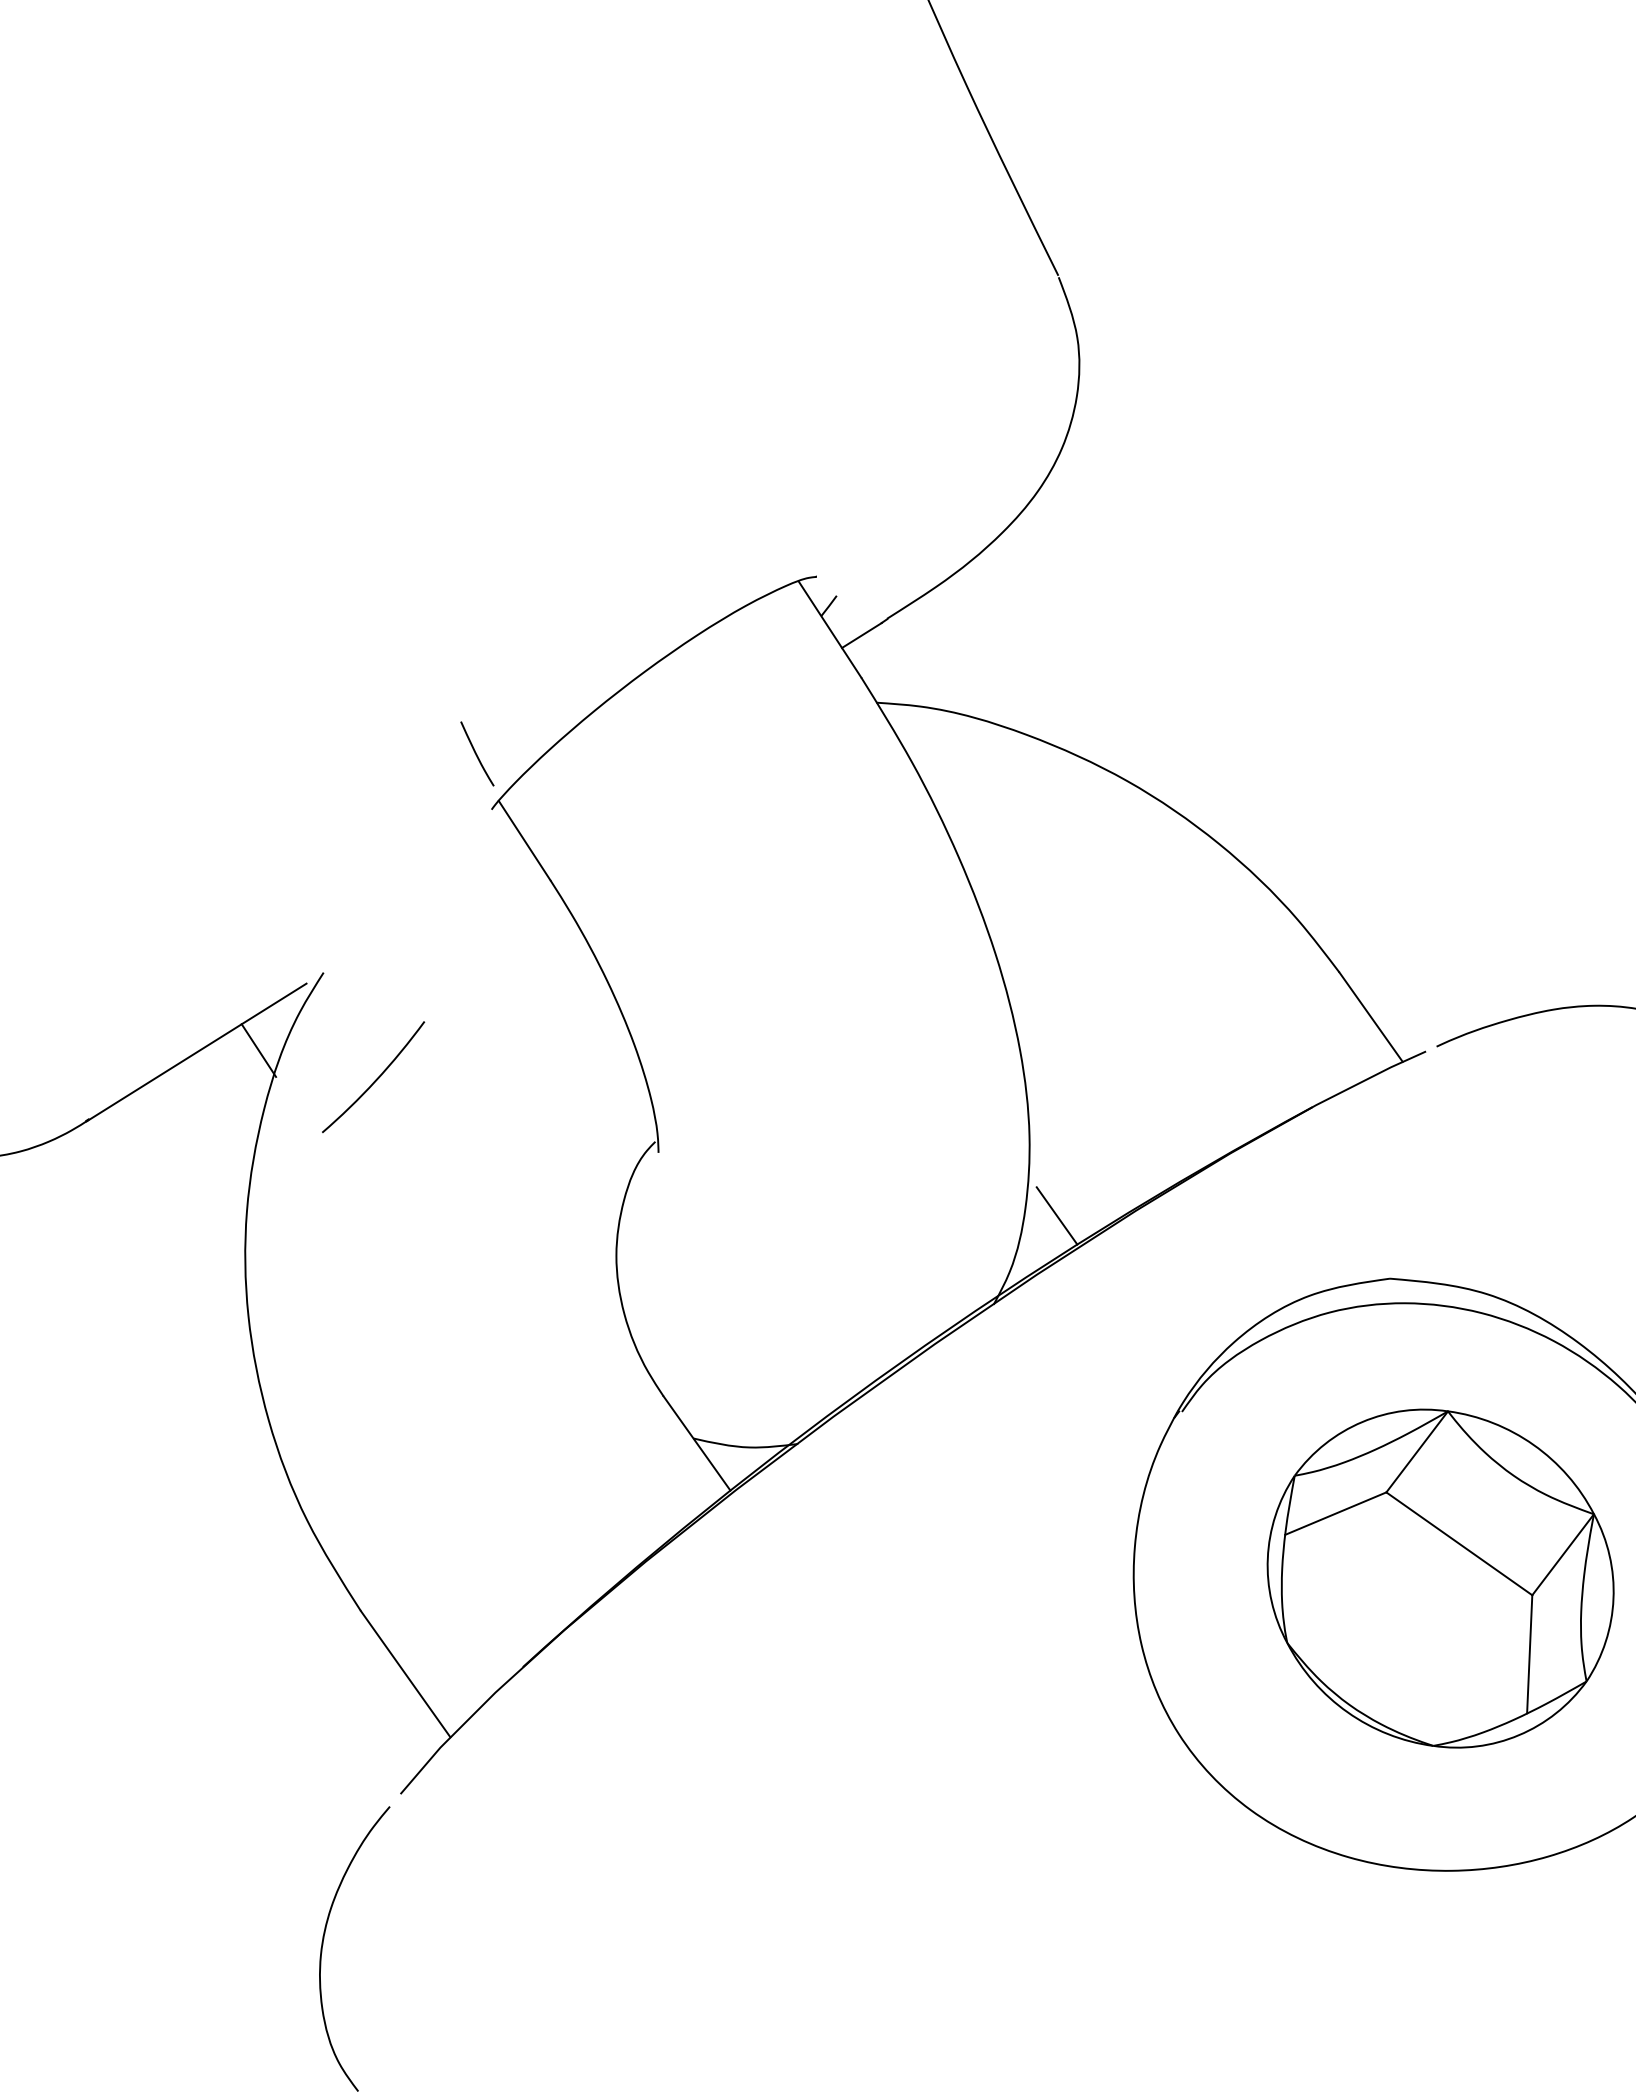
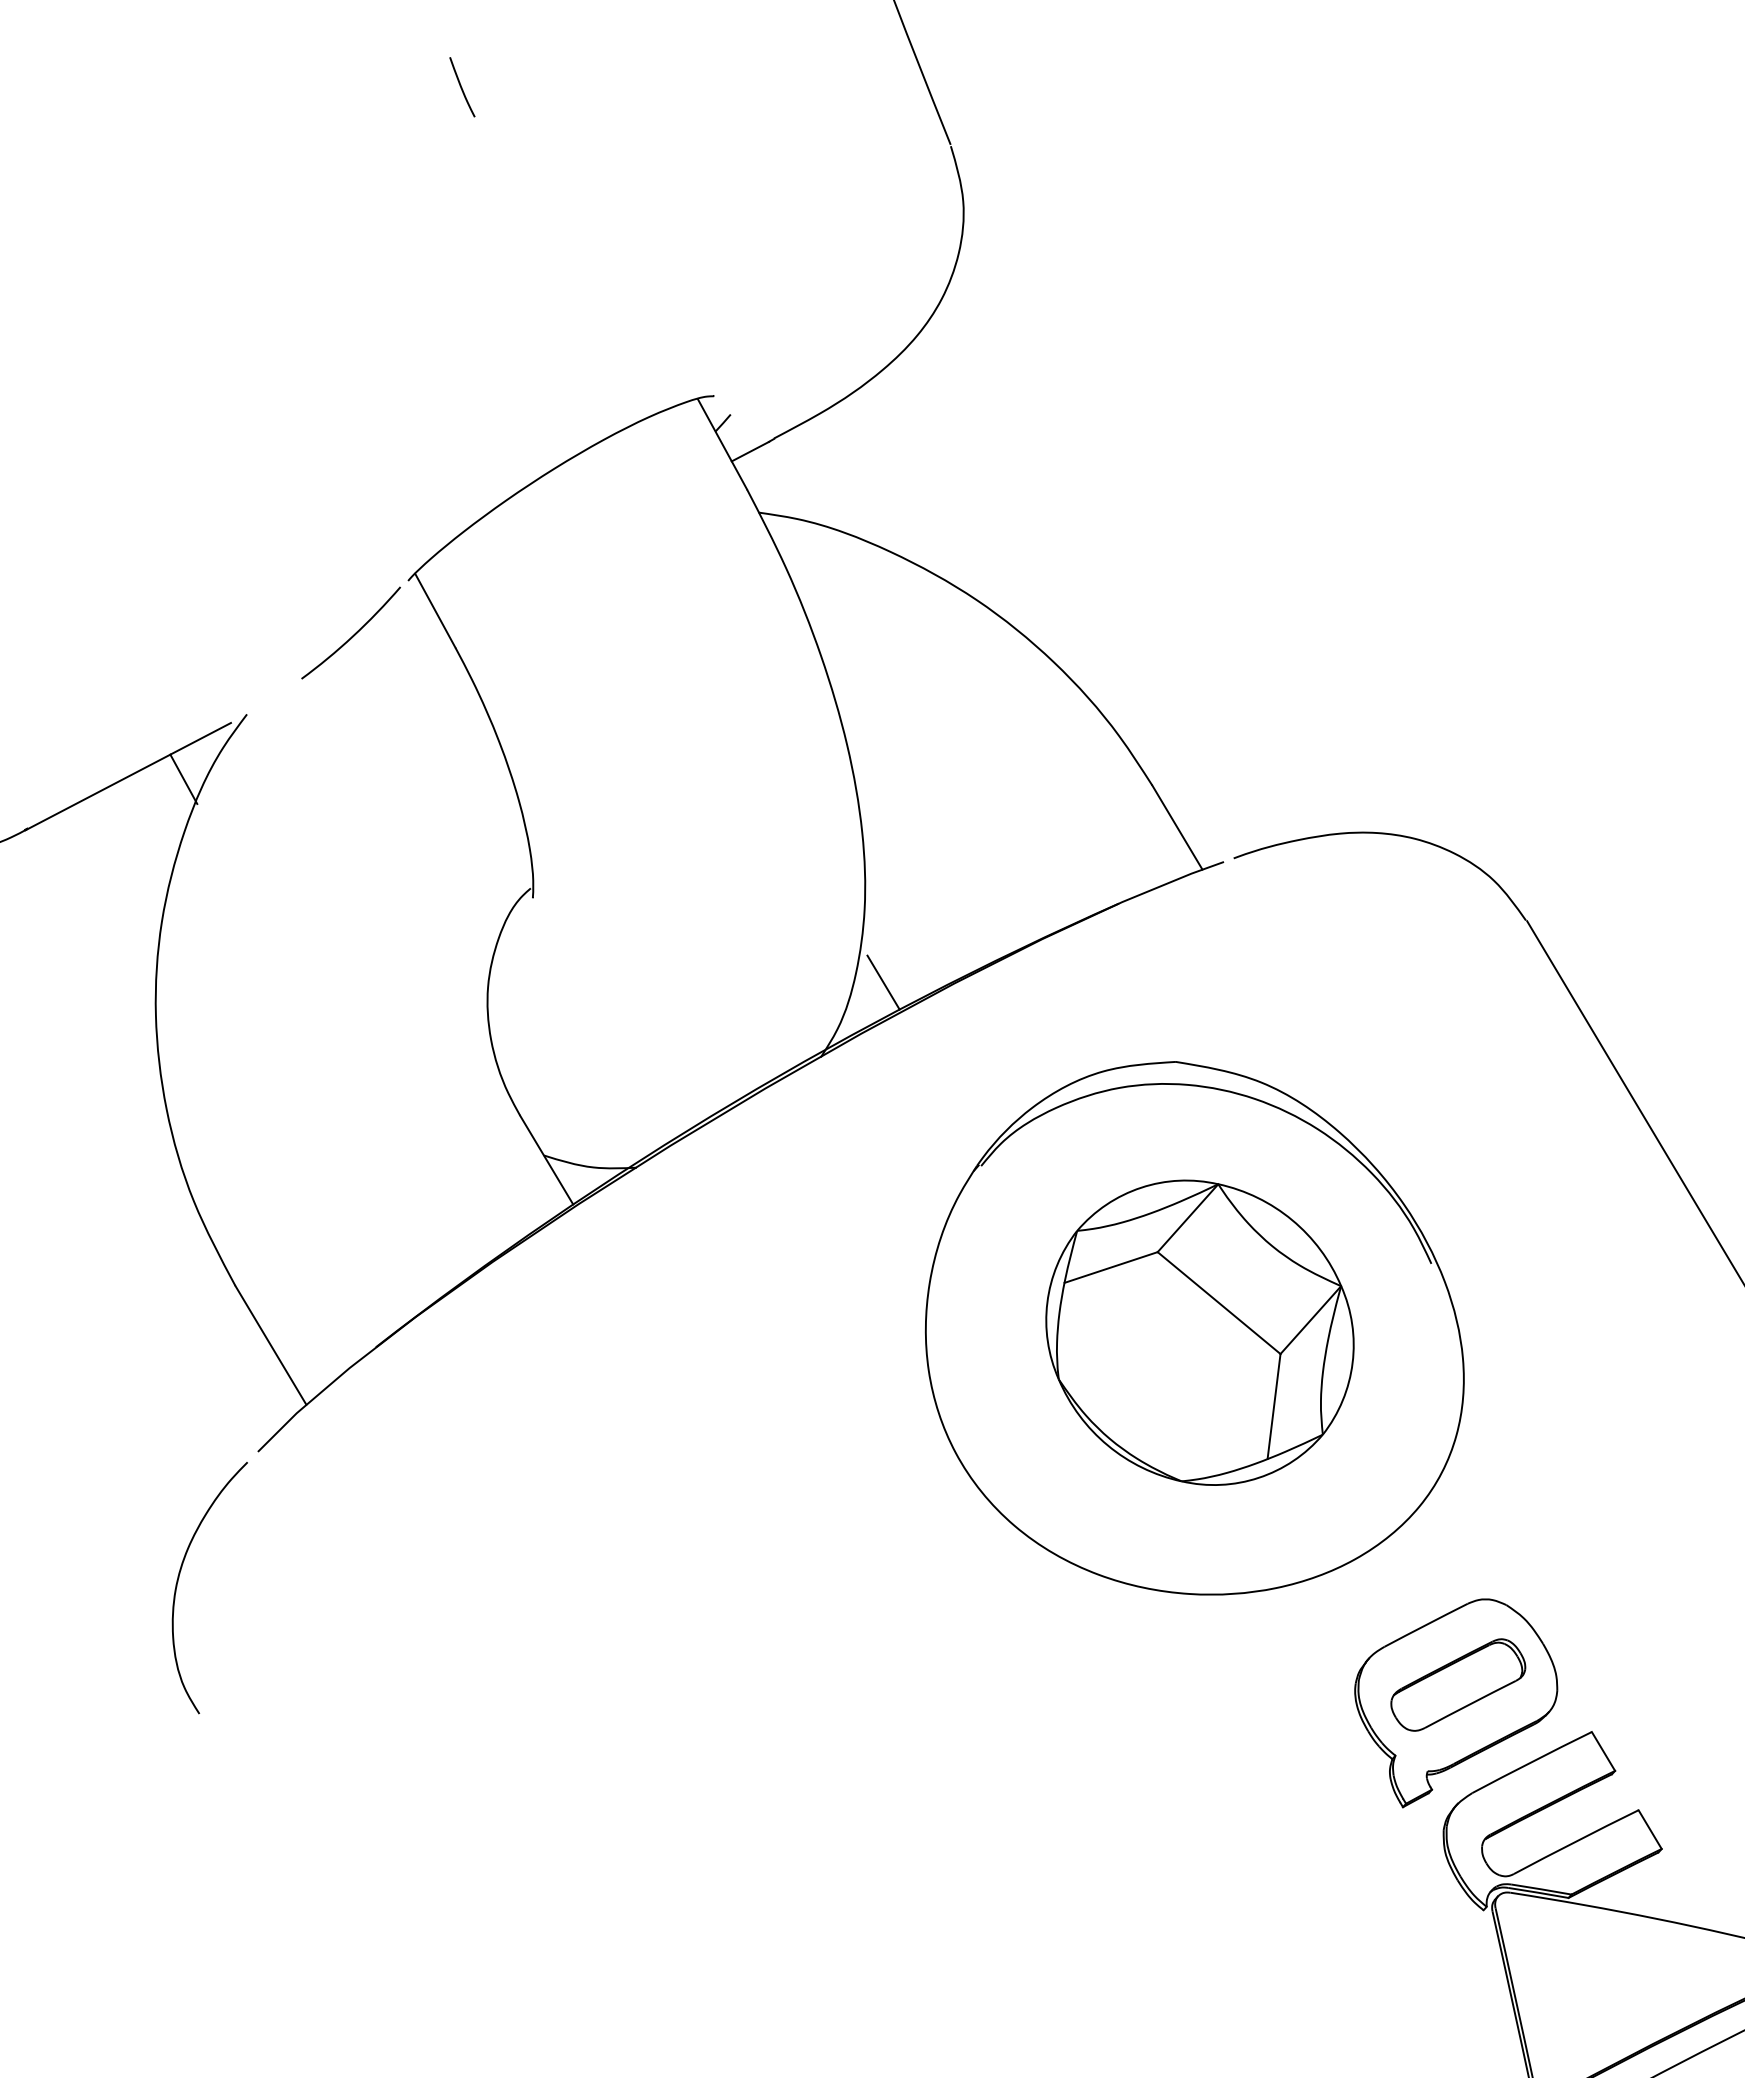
curve: (477, 754) -> (462, 87), moved
curve: (376, 1078) -> (353, 634), moved

